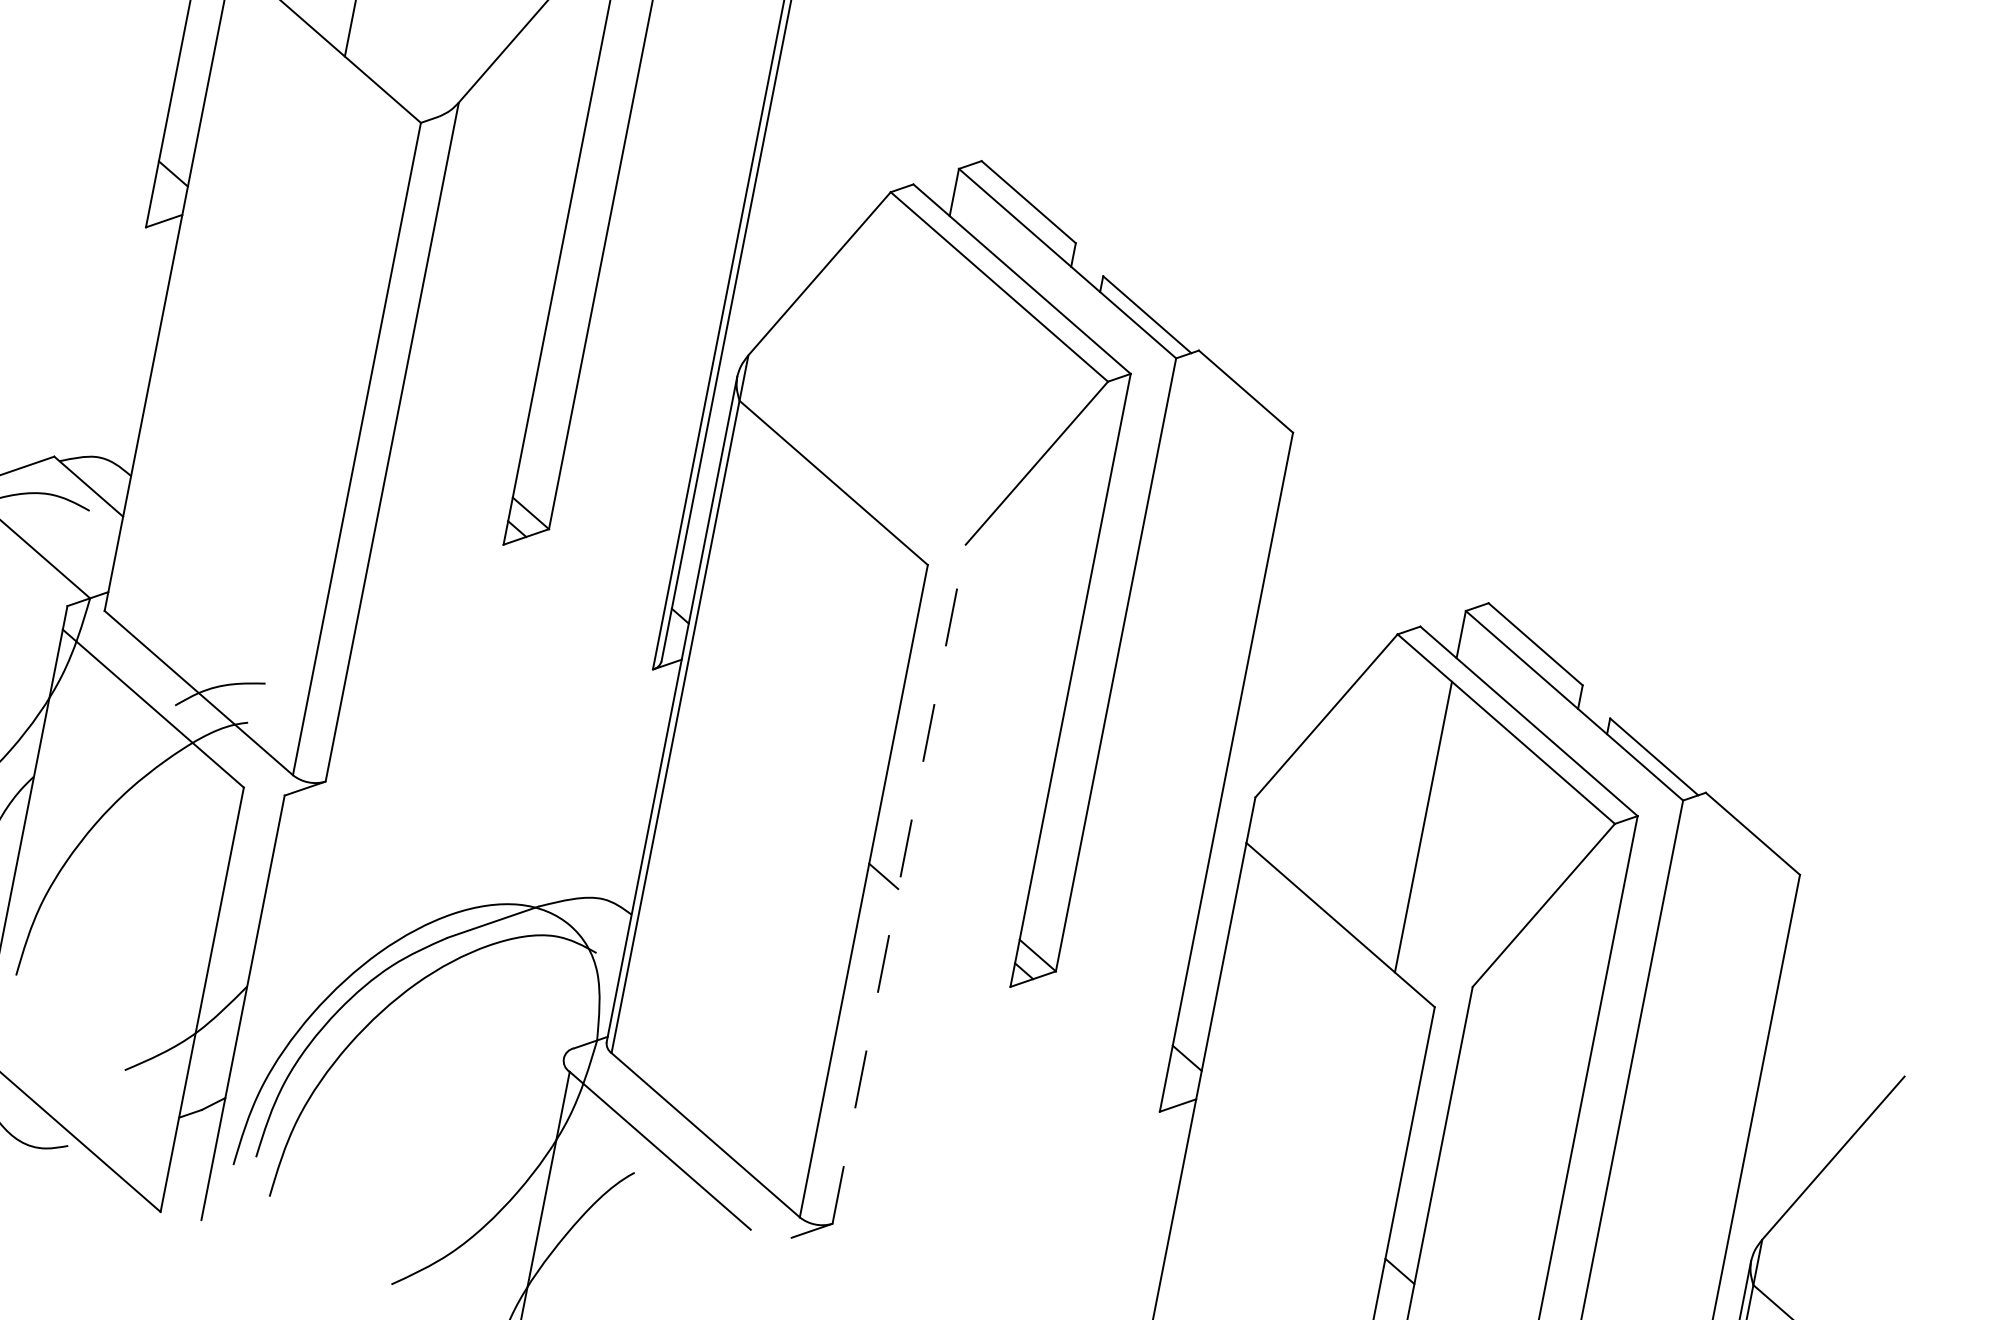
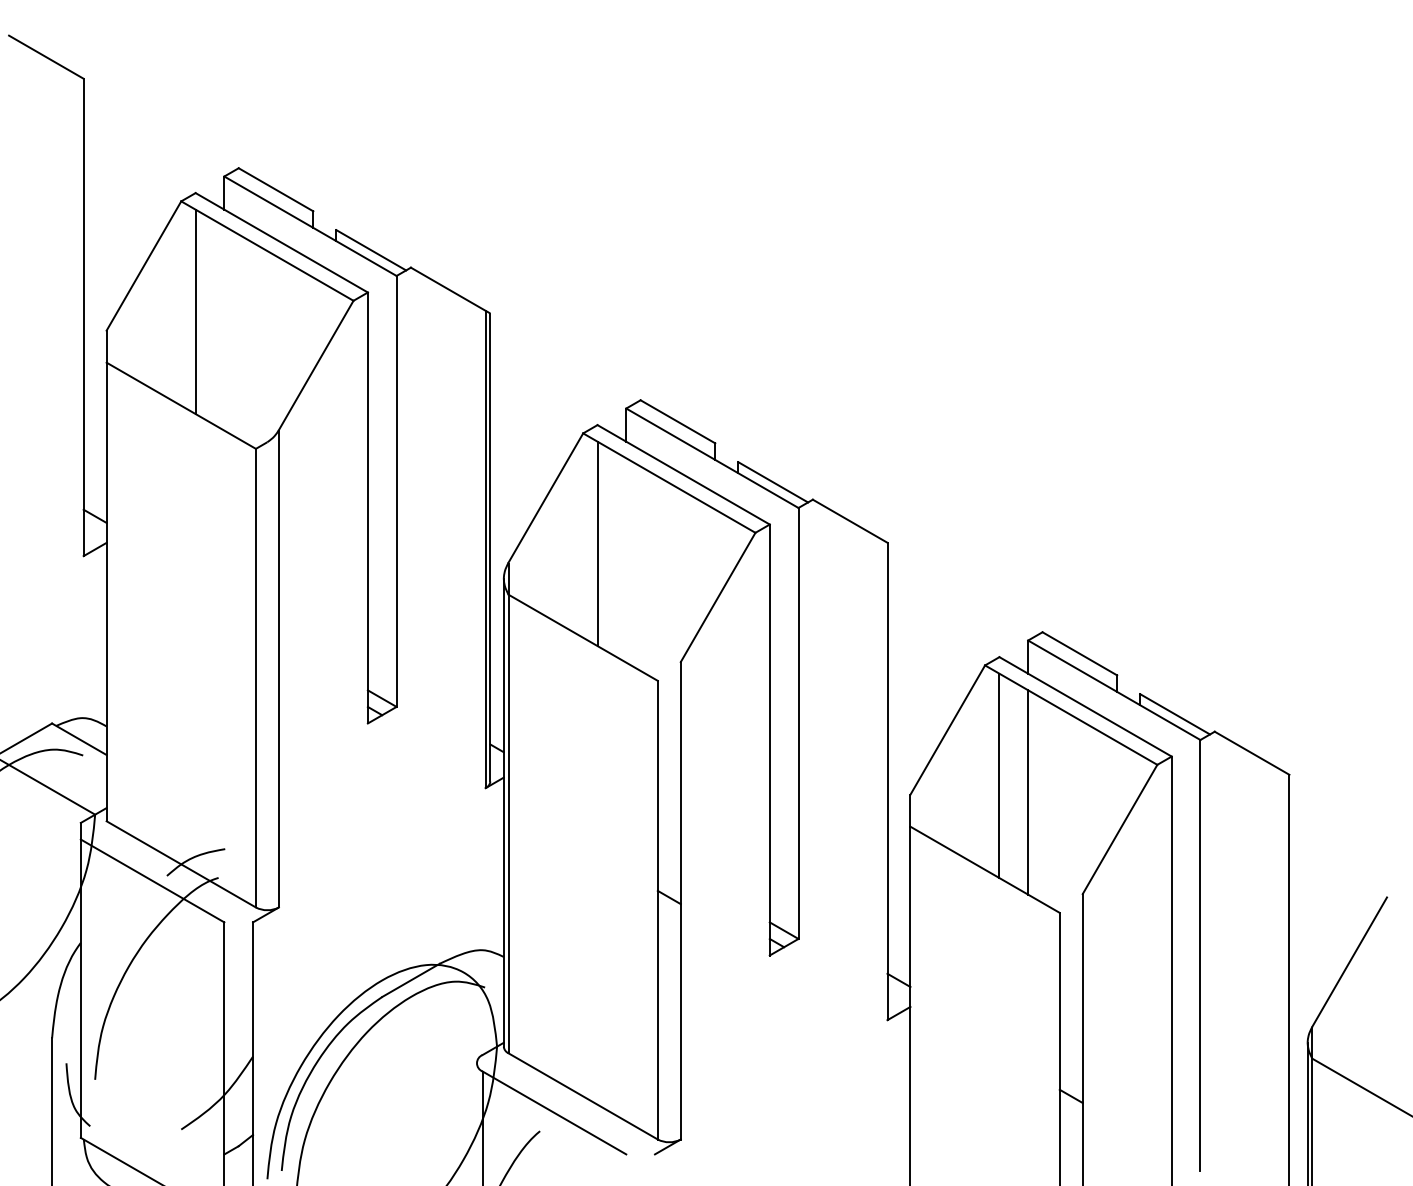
line: (880, 352) -> (597, 543), added
line: (1387, 794) -> (999, 775), added
line: (898, 883) -> (680, 900), dashed -> solid

